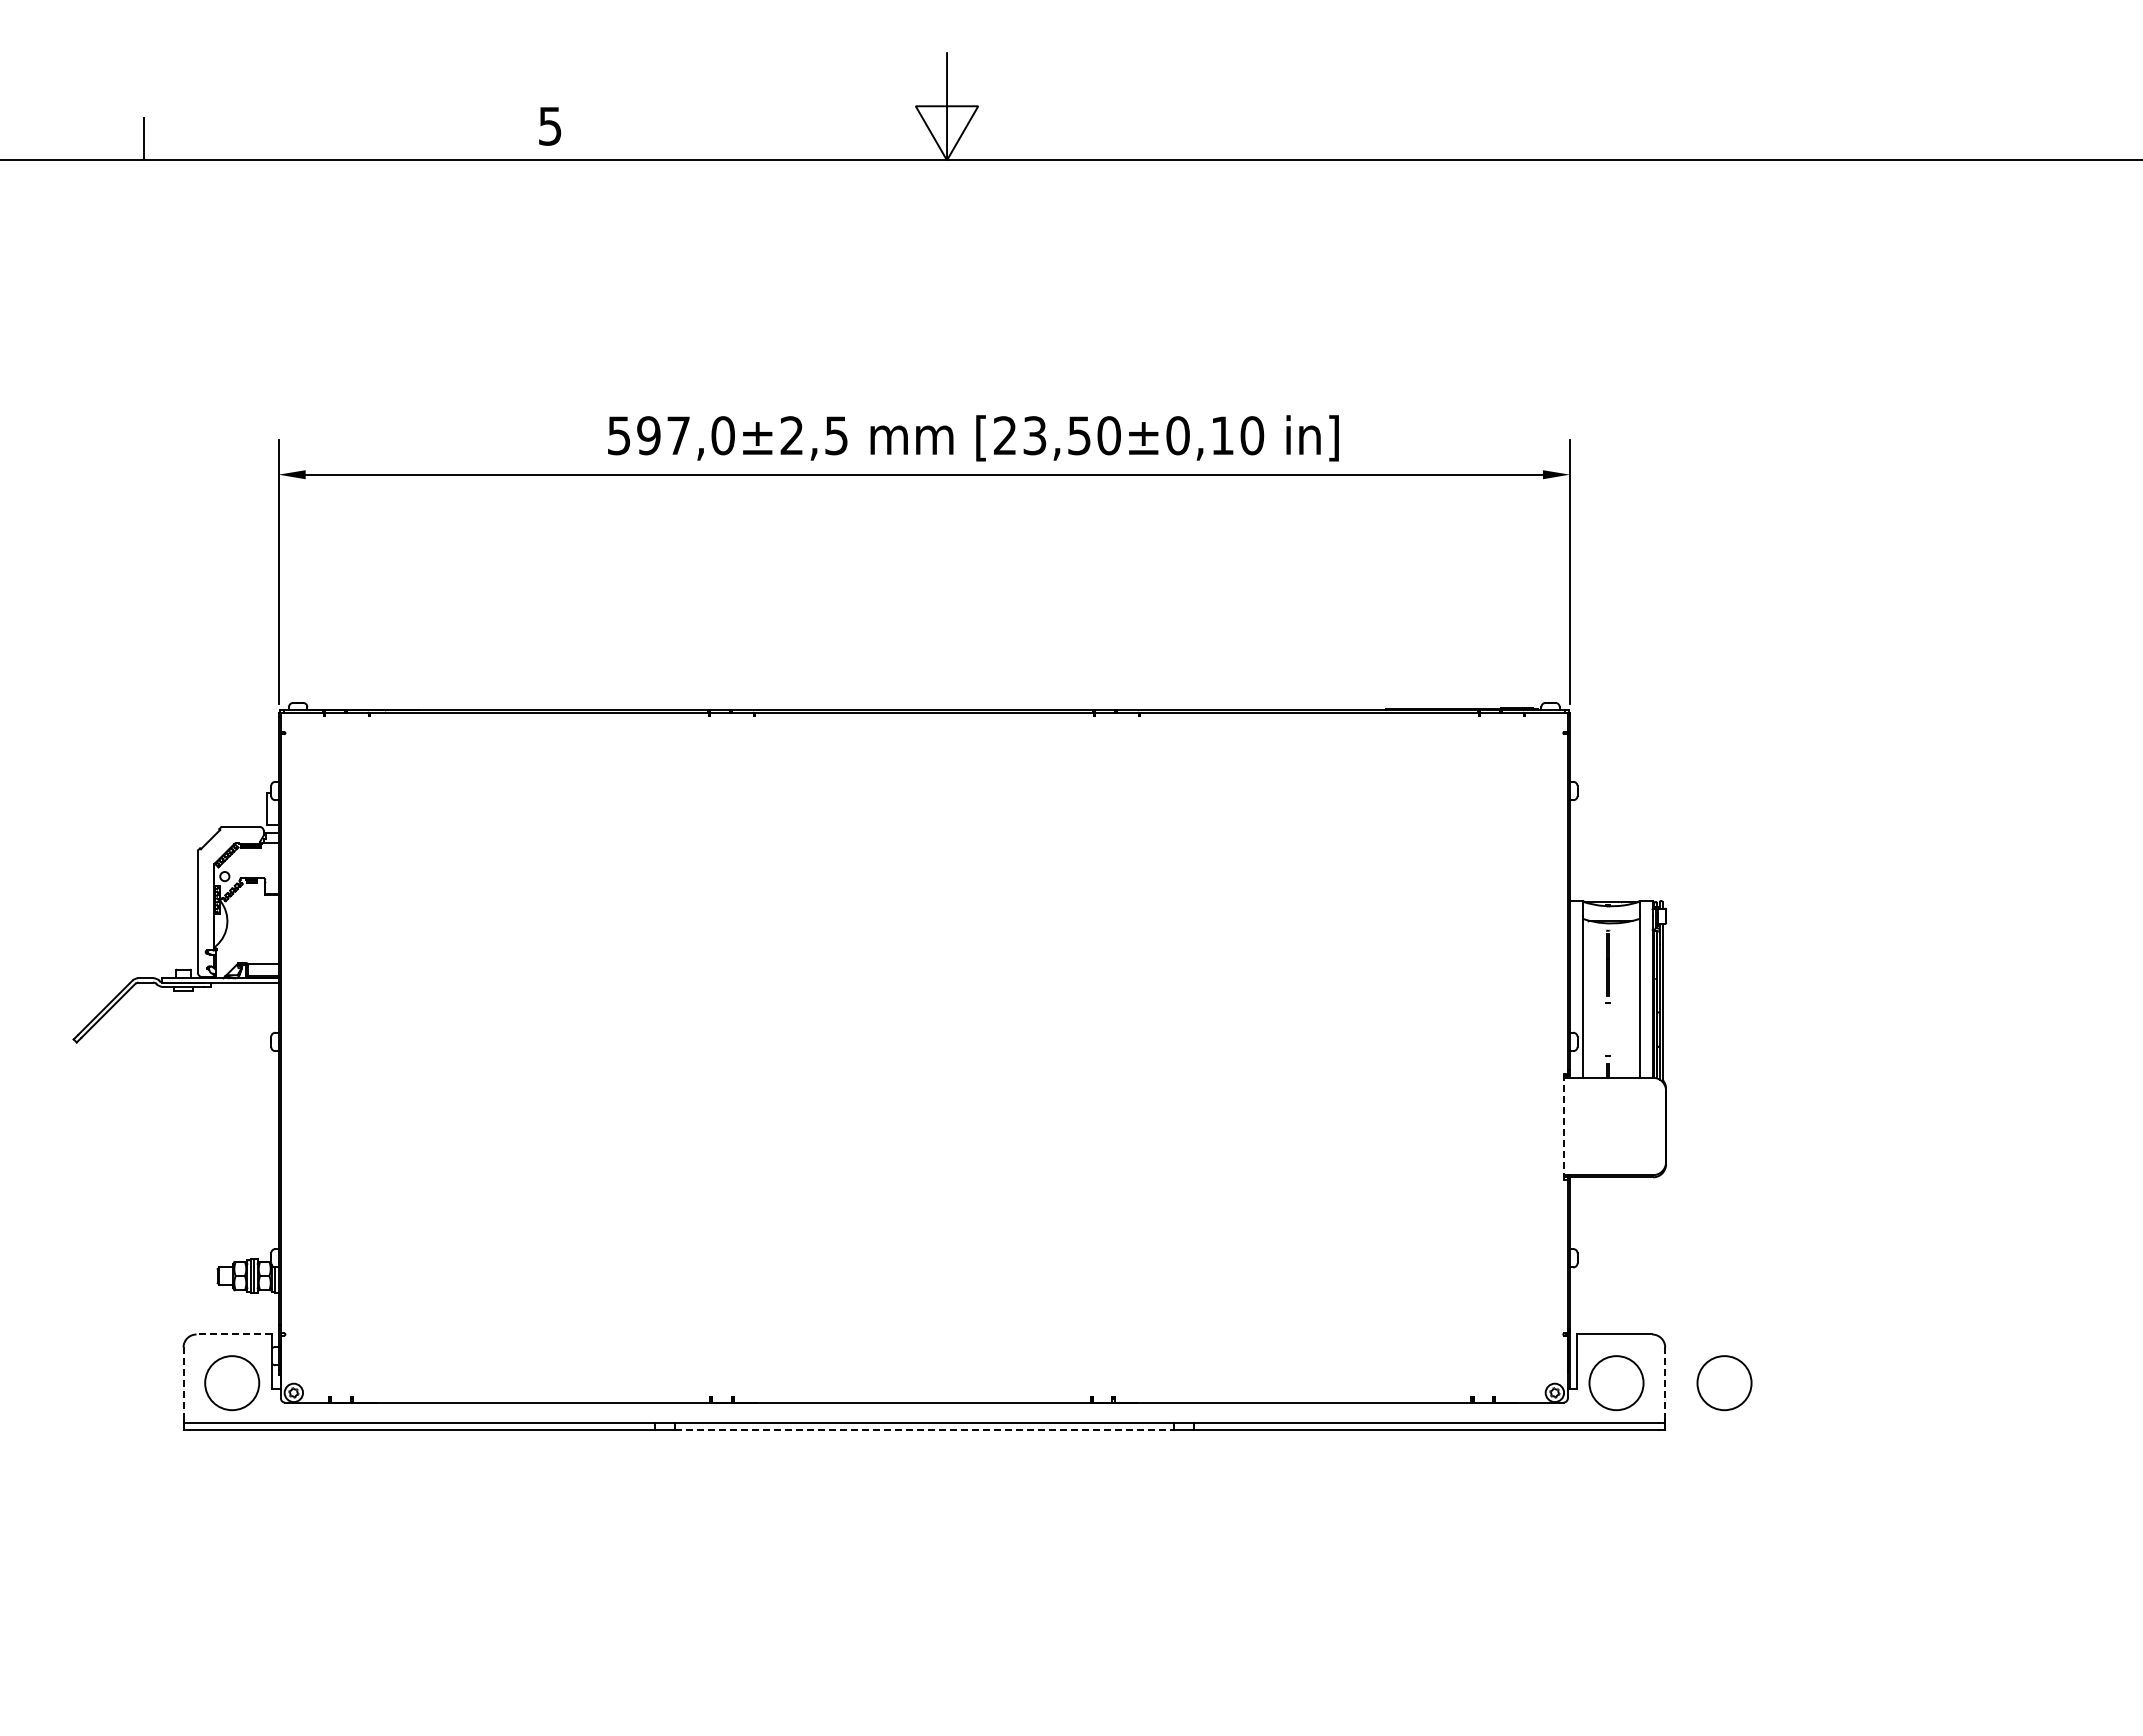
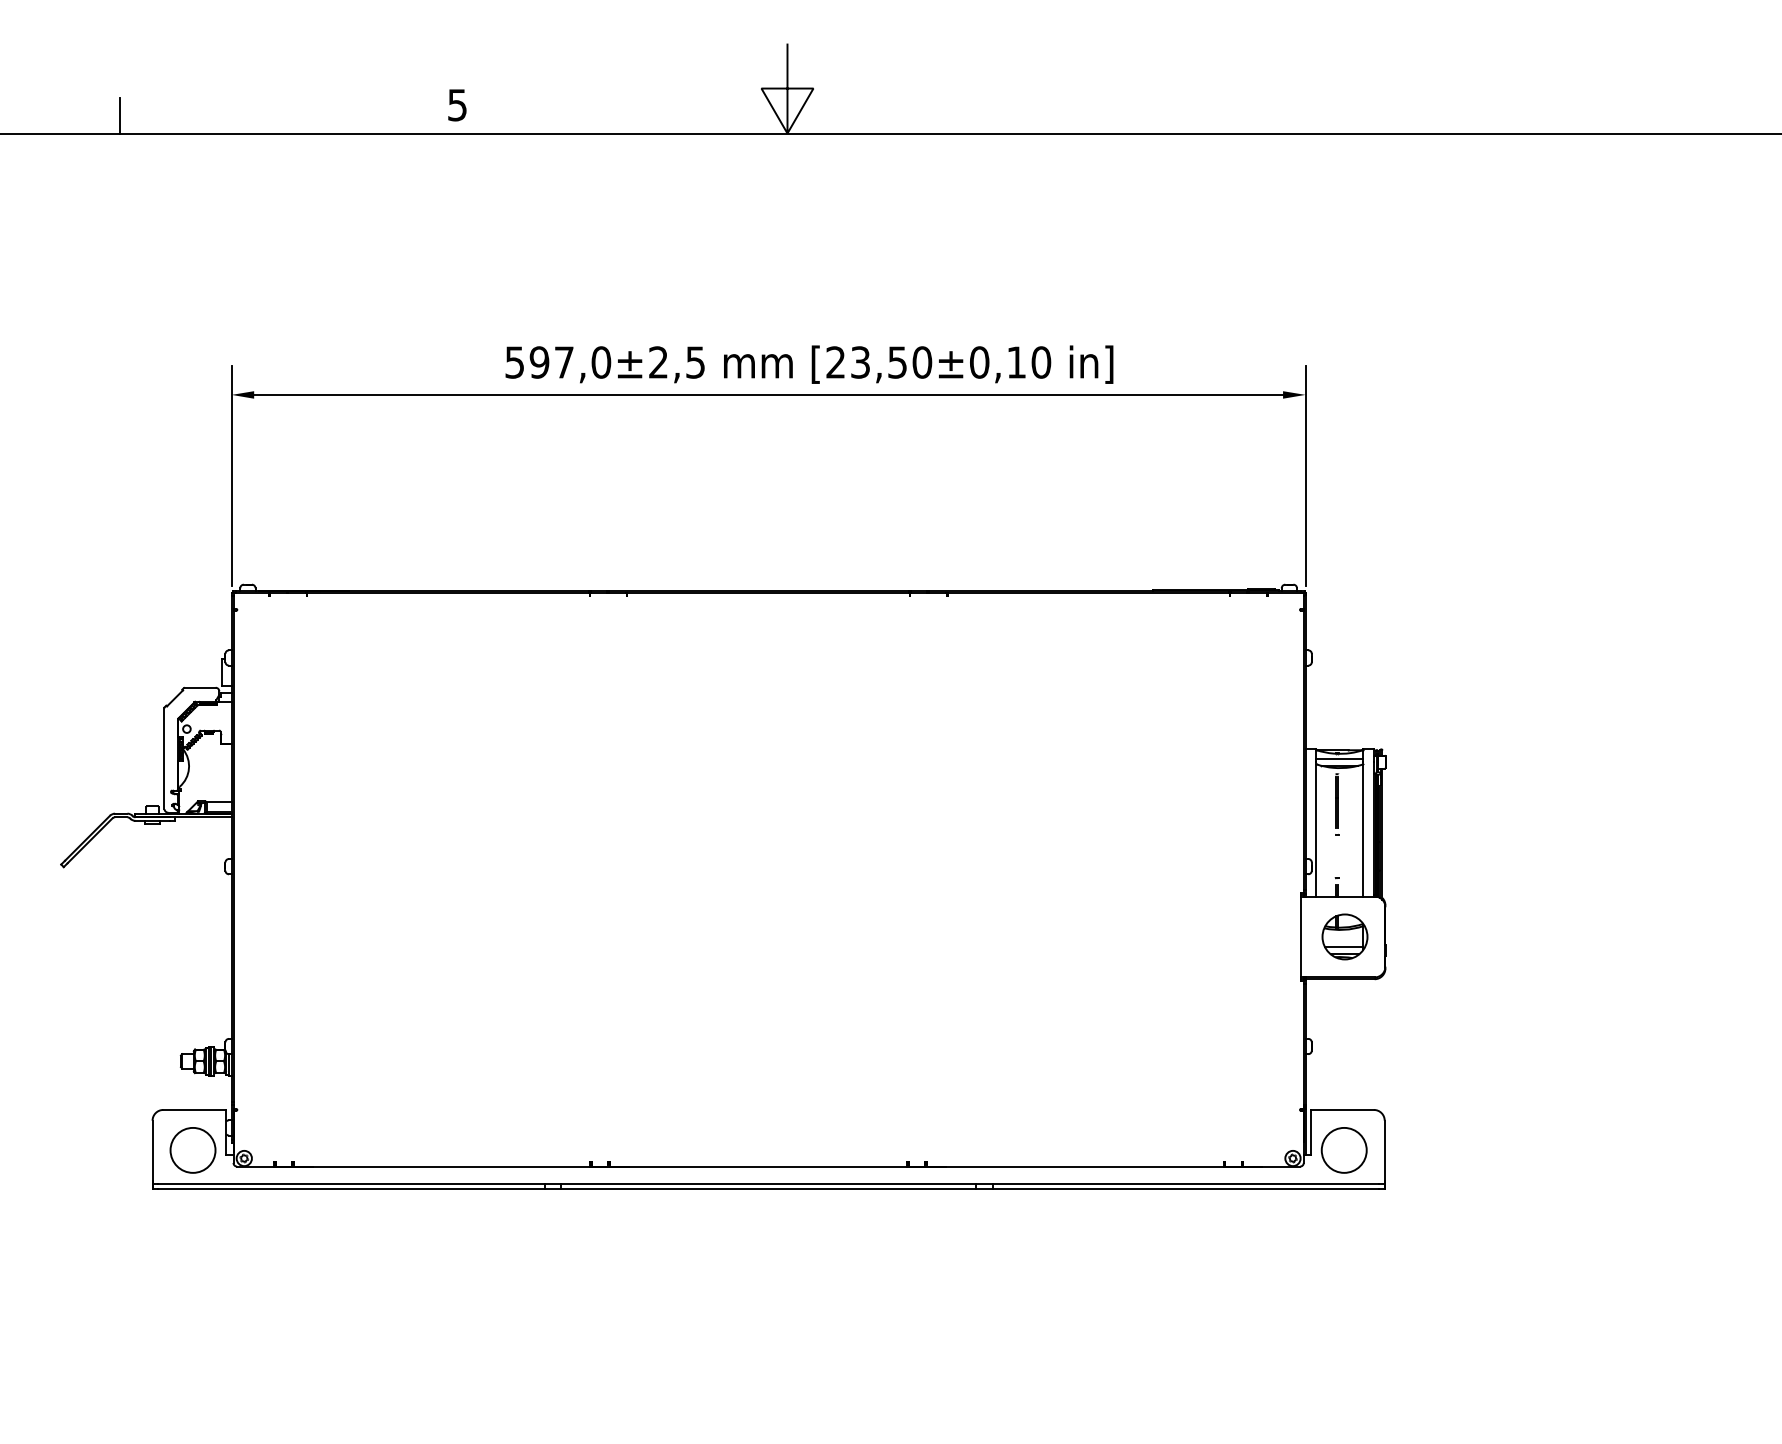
line: (1611, 912) -> (1340, 759), added
line: (1564, 1126) -> (1300, 936), dashed -> solid
part: (1617, 1126) -> (1345, 936), added
line: (234, 1334) -> (194, 1109), dashed -> solid
circle: (1724, 1383) -> (1434, 1150), removed
line: (183, 1384) -> (152, 1151), dashed -> solid
line: (1665, 1384) -> (1384, 1151), dashed -> solid
line: (924, 1429) -> (768, 1188), dashed -> solid

